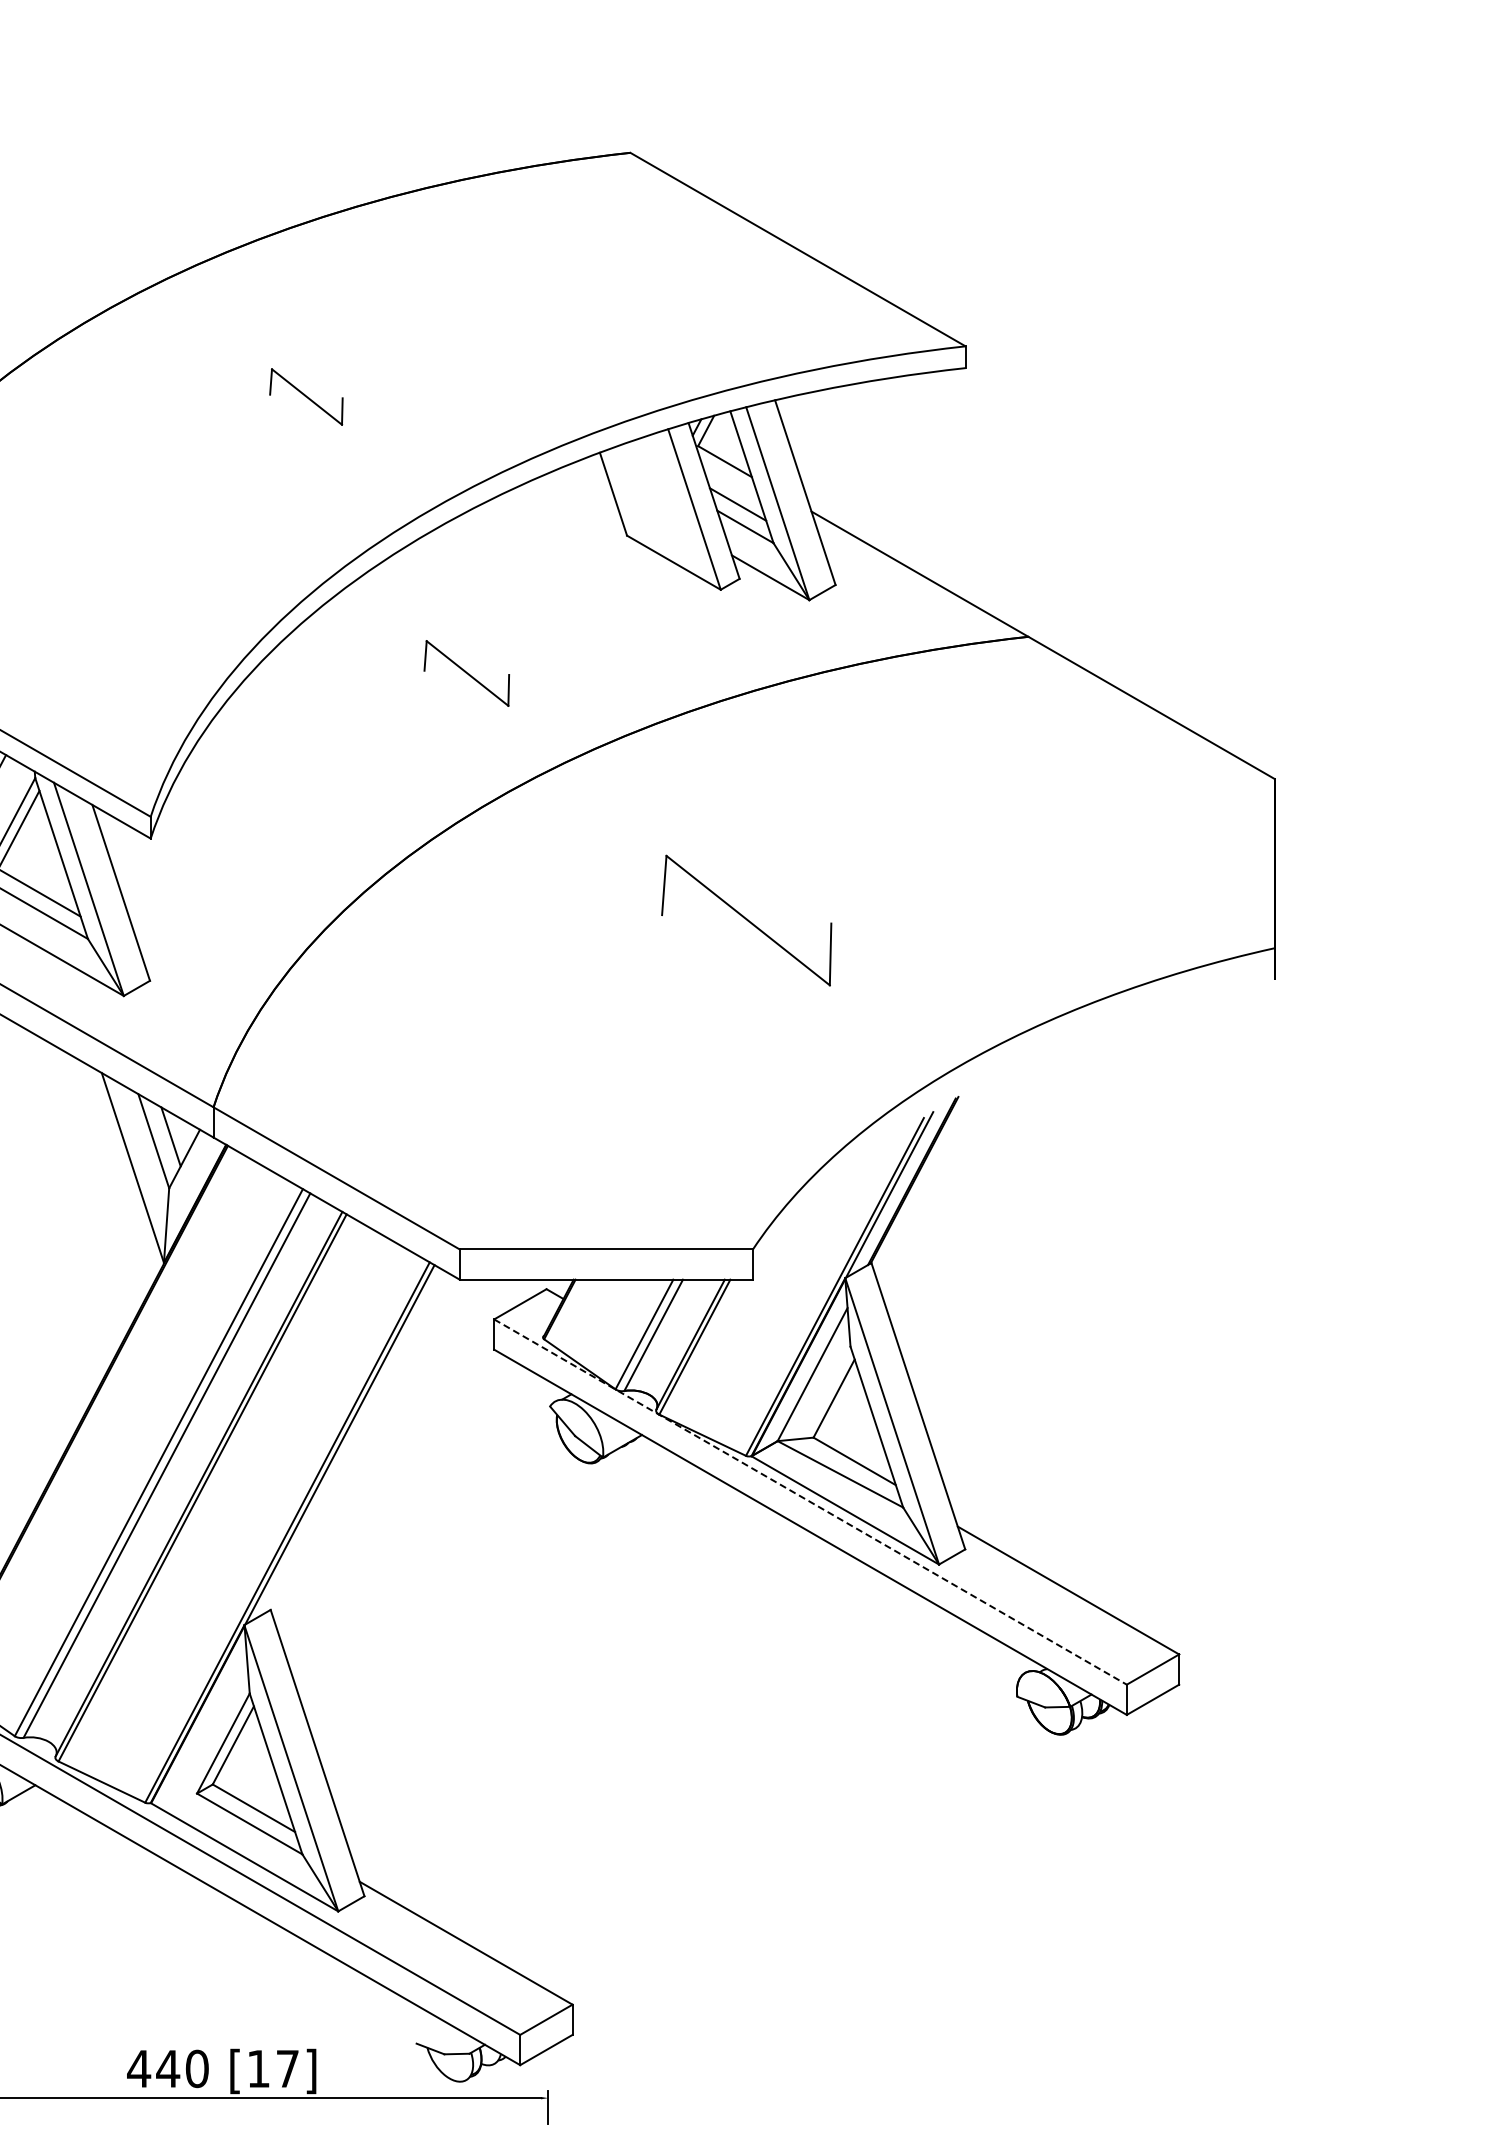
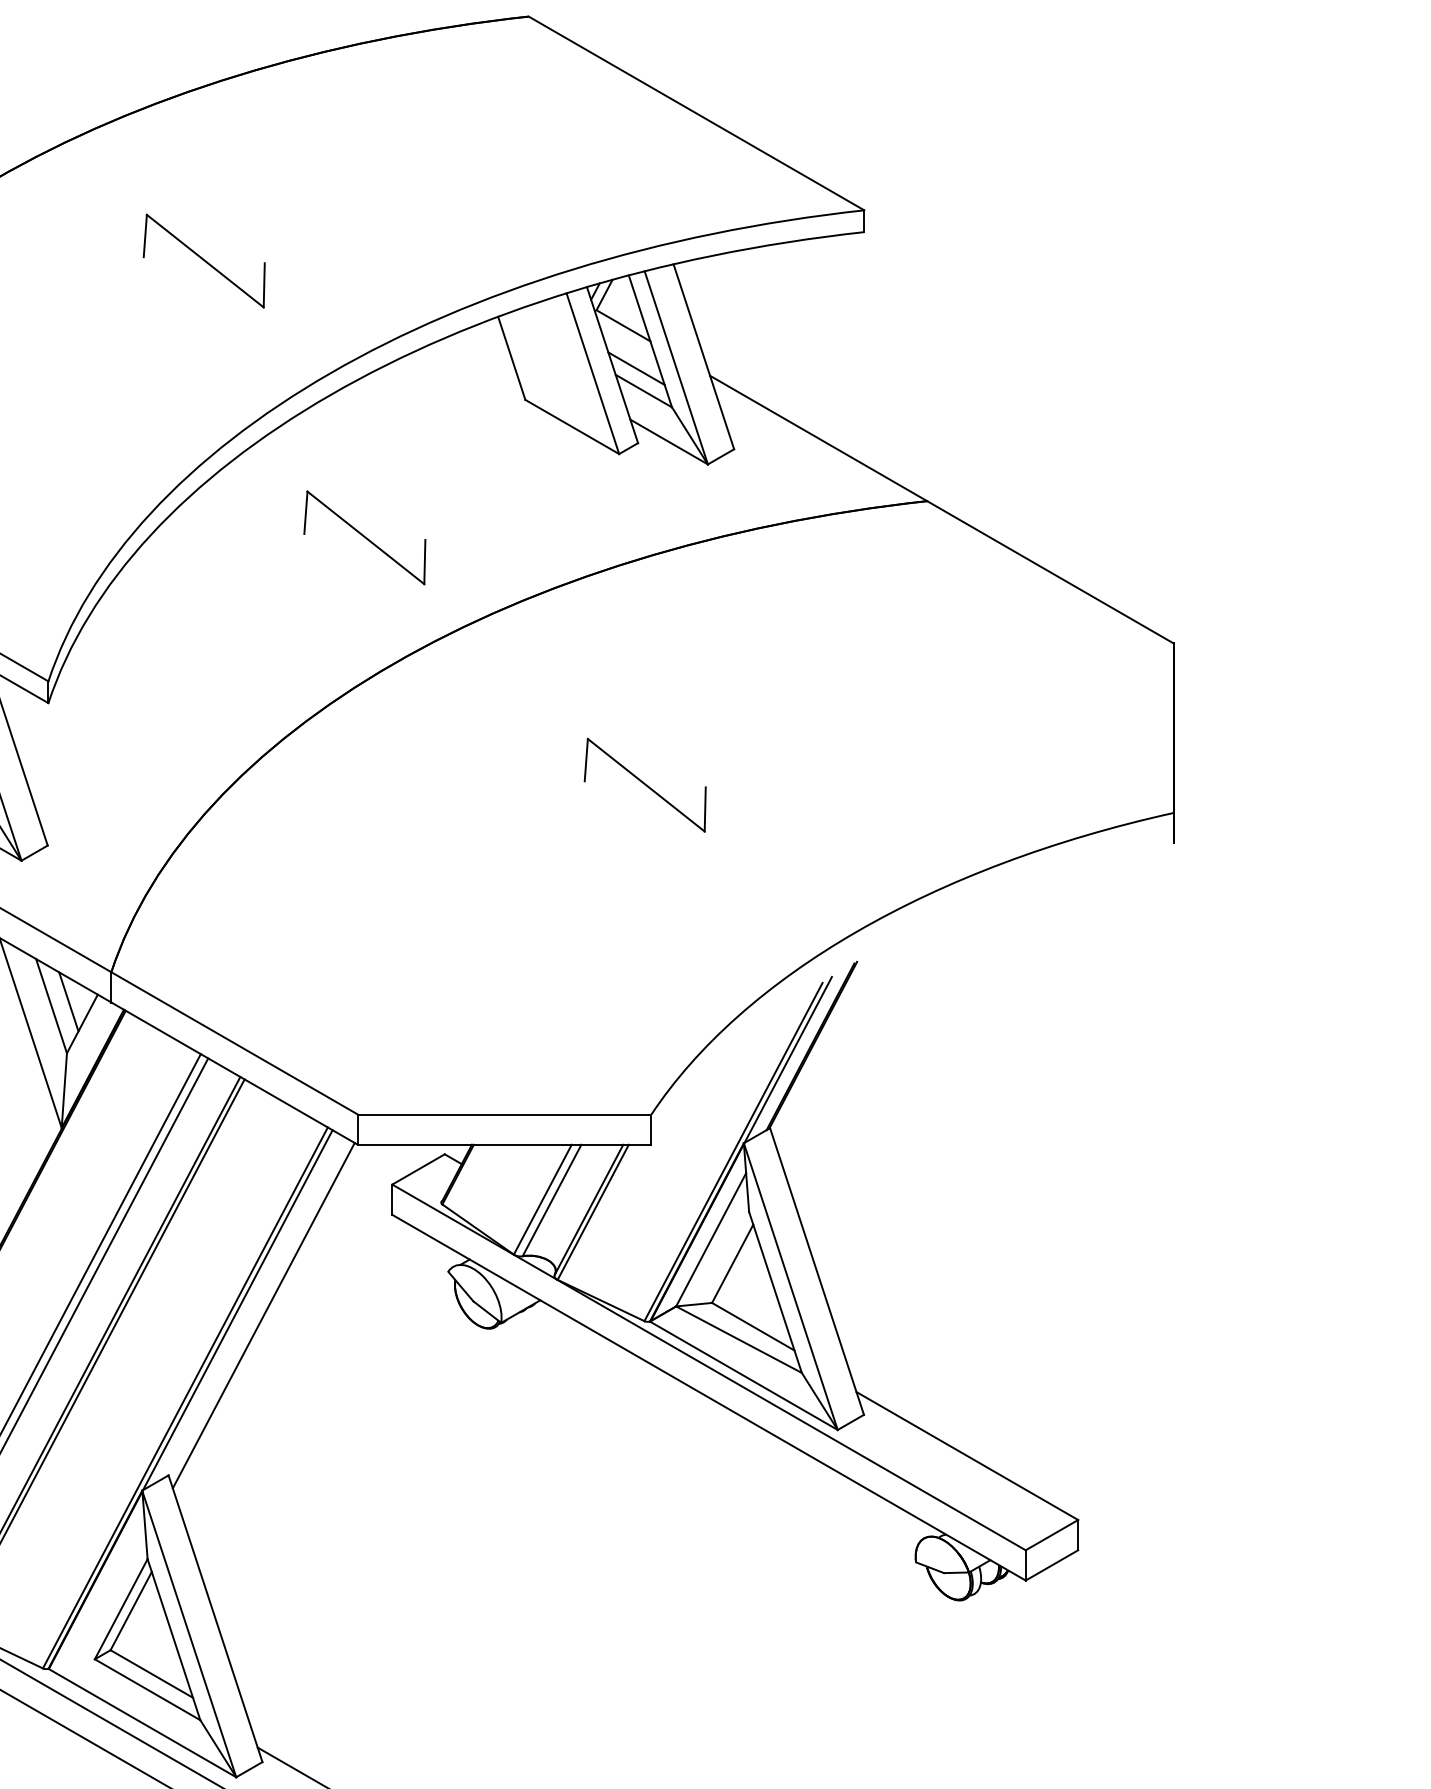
part: (306, 396) -> (204, 260), size x1.67
part: (466, 673) -> (364, 537), size x1.43
part: (746, 920) -> (644, 785), size x0.71
line: (365, 1449) -> (263, 1314), added
line: (810, 1502) -> (709, 1367), dashed -> solid

